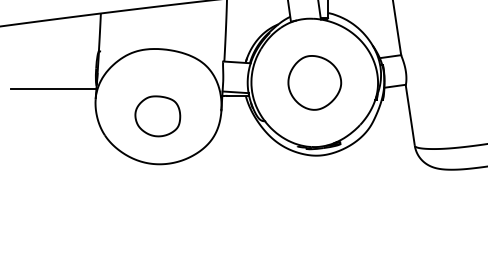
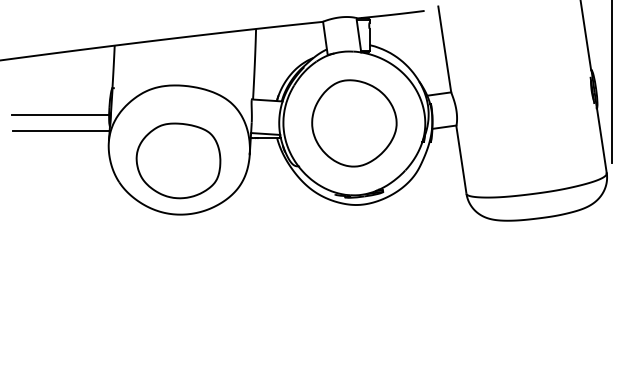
line: (52, 75) -> (60, 115), added
part: (314, 82) -> (354, 123), size x1.43
part: (157, 115) -> (178, 160), size x1.67

